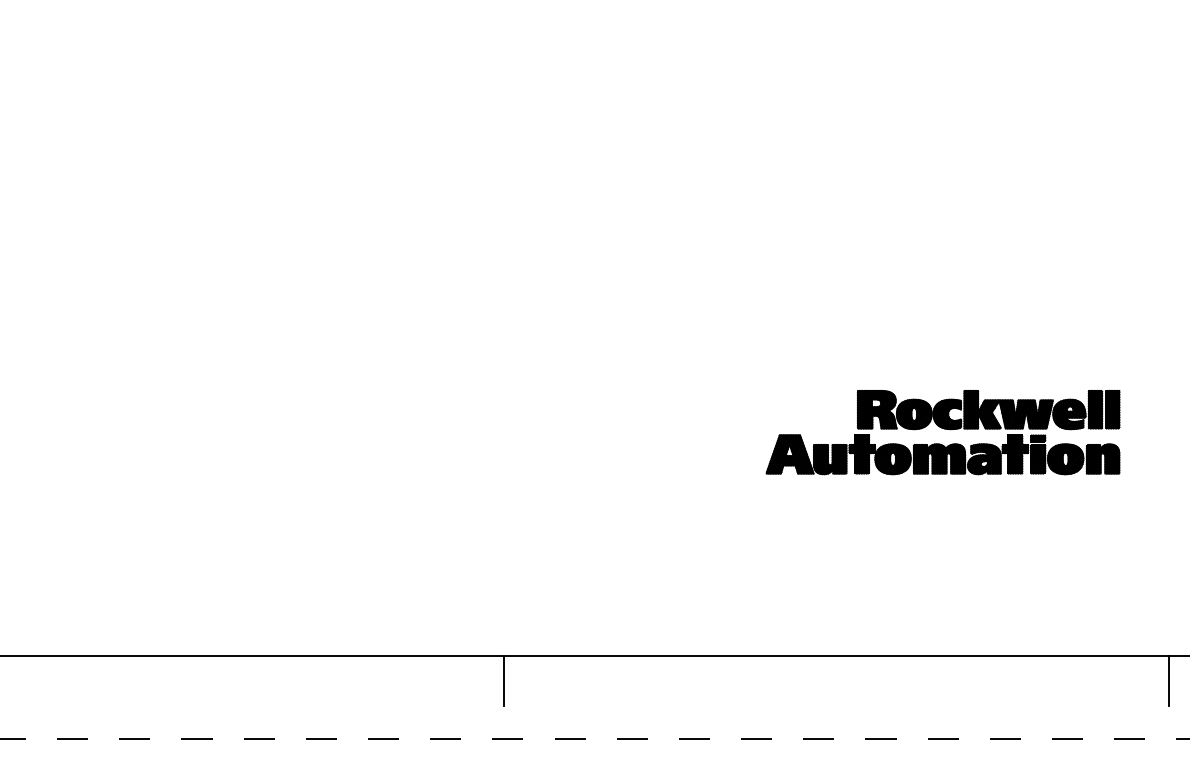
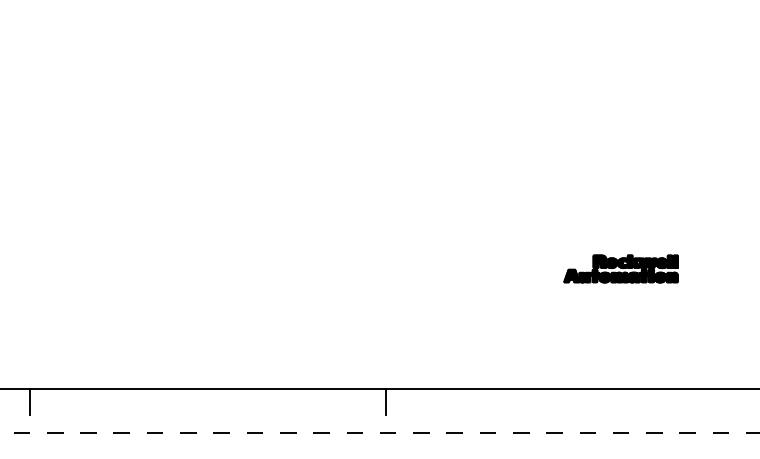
part: (941, 431) -> (620, 268), size x0.6
line: (1167, 679) -> (741, 401), removed

